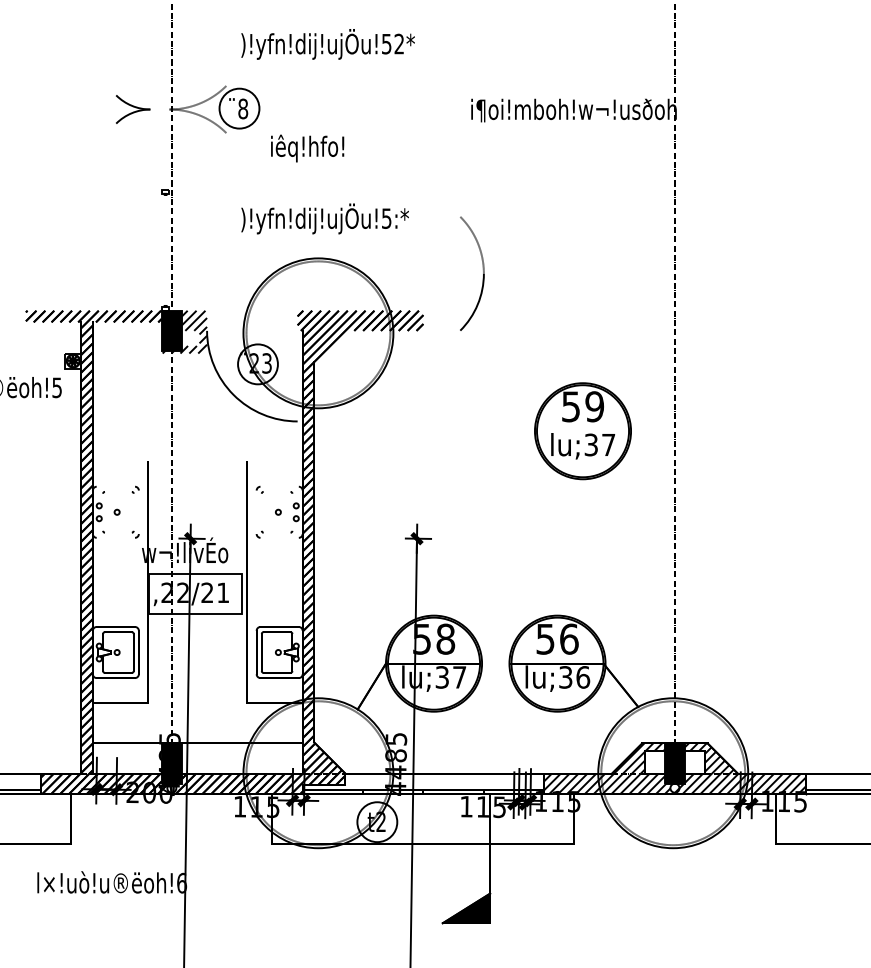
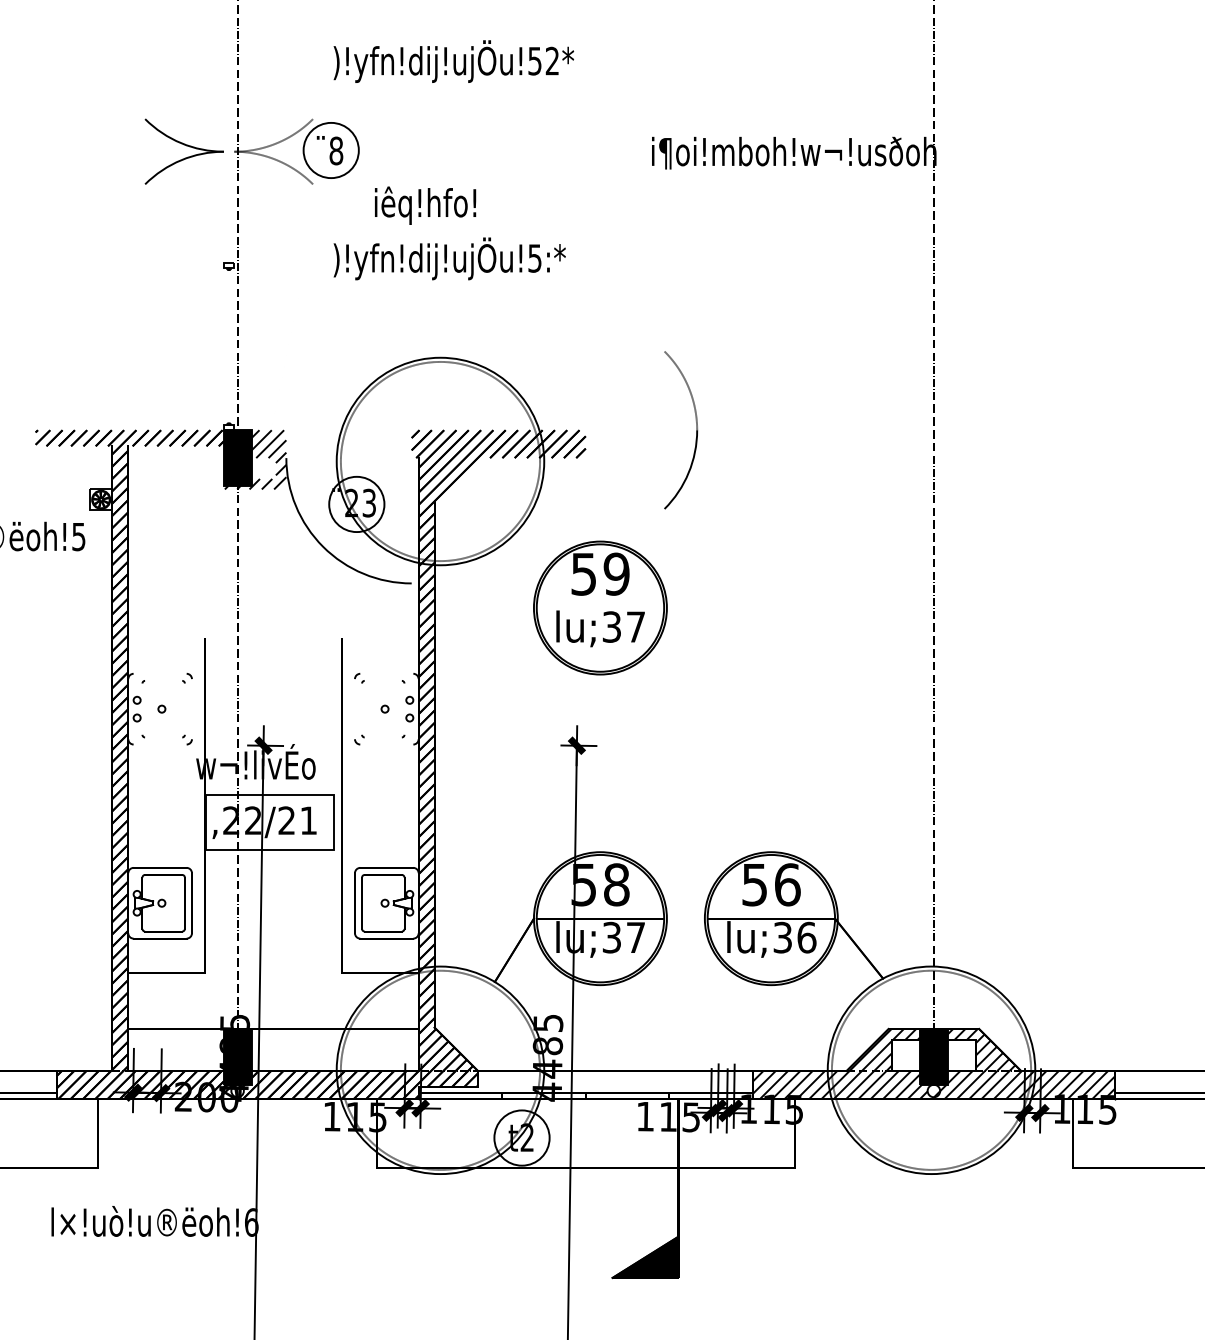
part: (132, 109) -> (183, 151), size x1.67
text: (324, 218) -> (448, 258), moved
part: (482, 269) -> (695, 424), moved
part: (582, 431) -> (599, 608), moved

